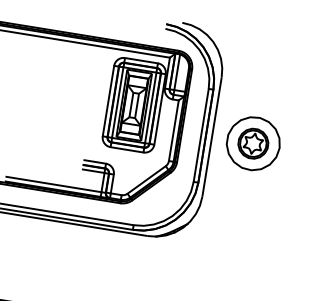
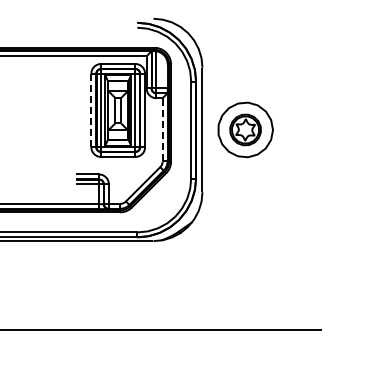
line: (108, 101) -> (91, 110), solid -> dashed
line: (173, 130) -> (162, 129), solid -> dashed

